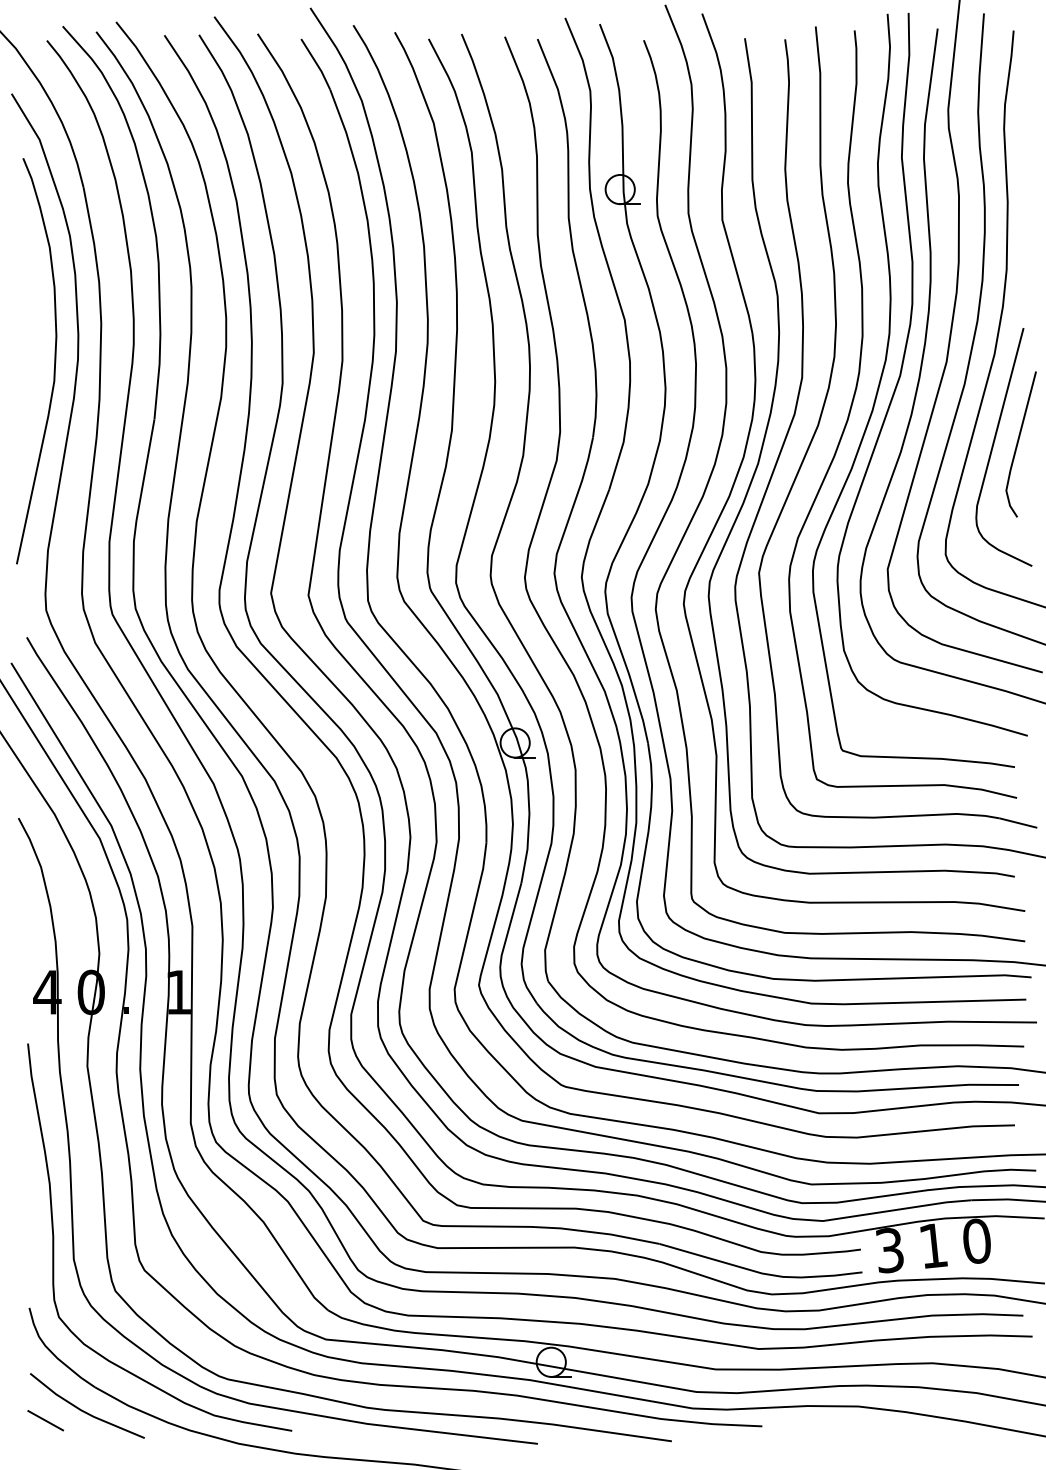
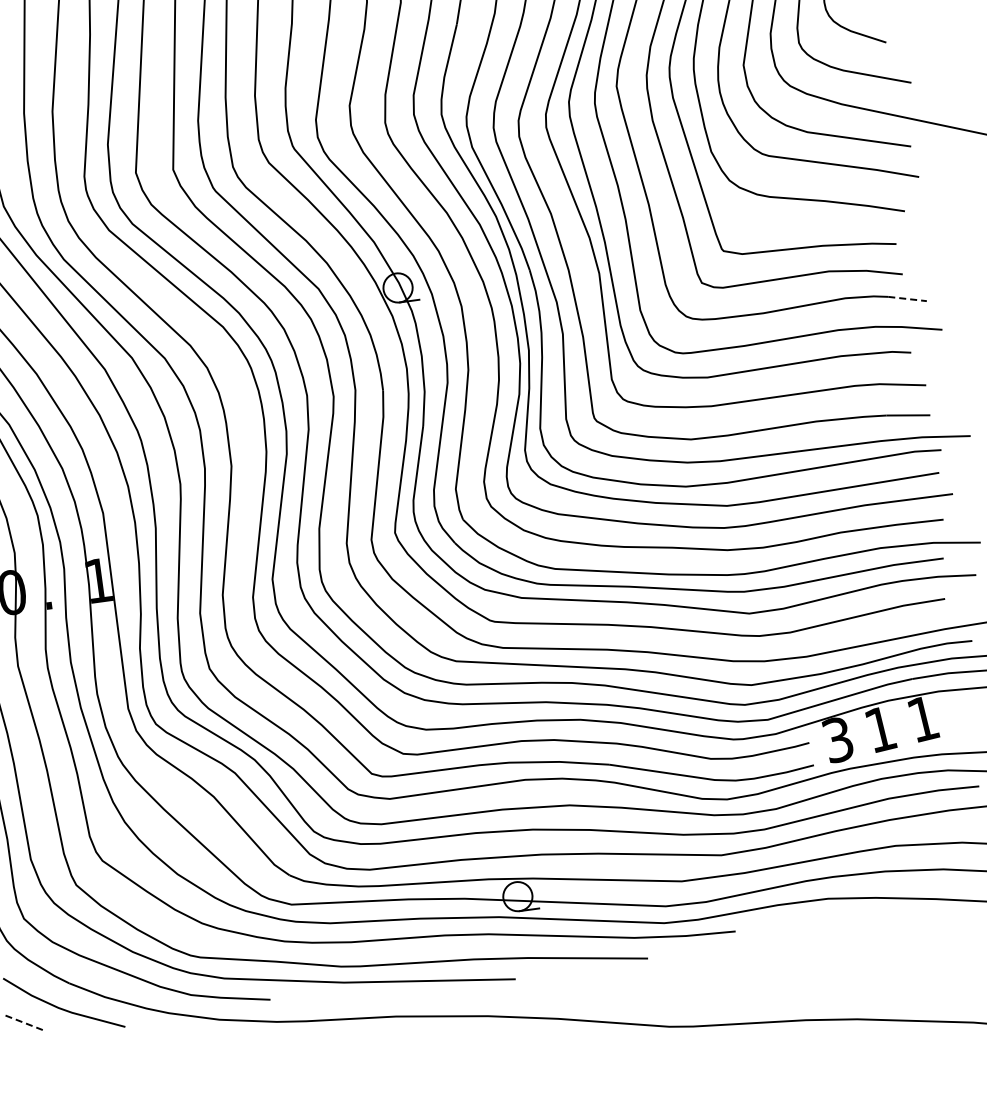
line: (1018, 823) -> (907, 299), solid -> dashed
text: (977, 1241) -> (923, 719), 0 -> 1
line: (45, 1420) -> (24, 1022), solid -> dashed

